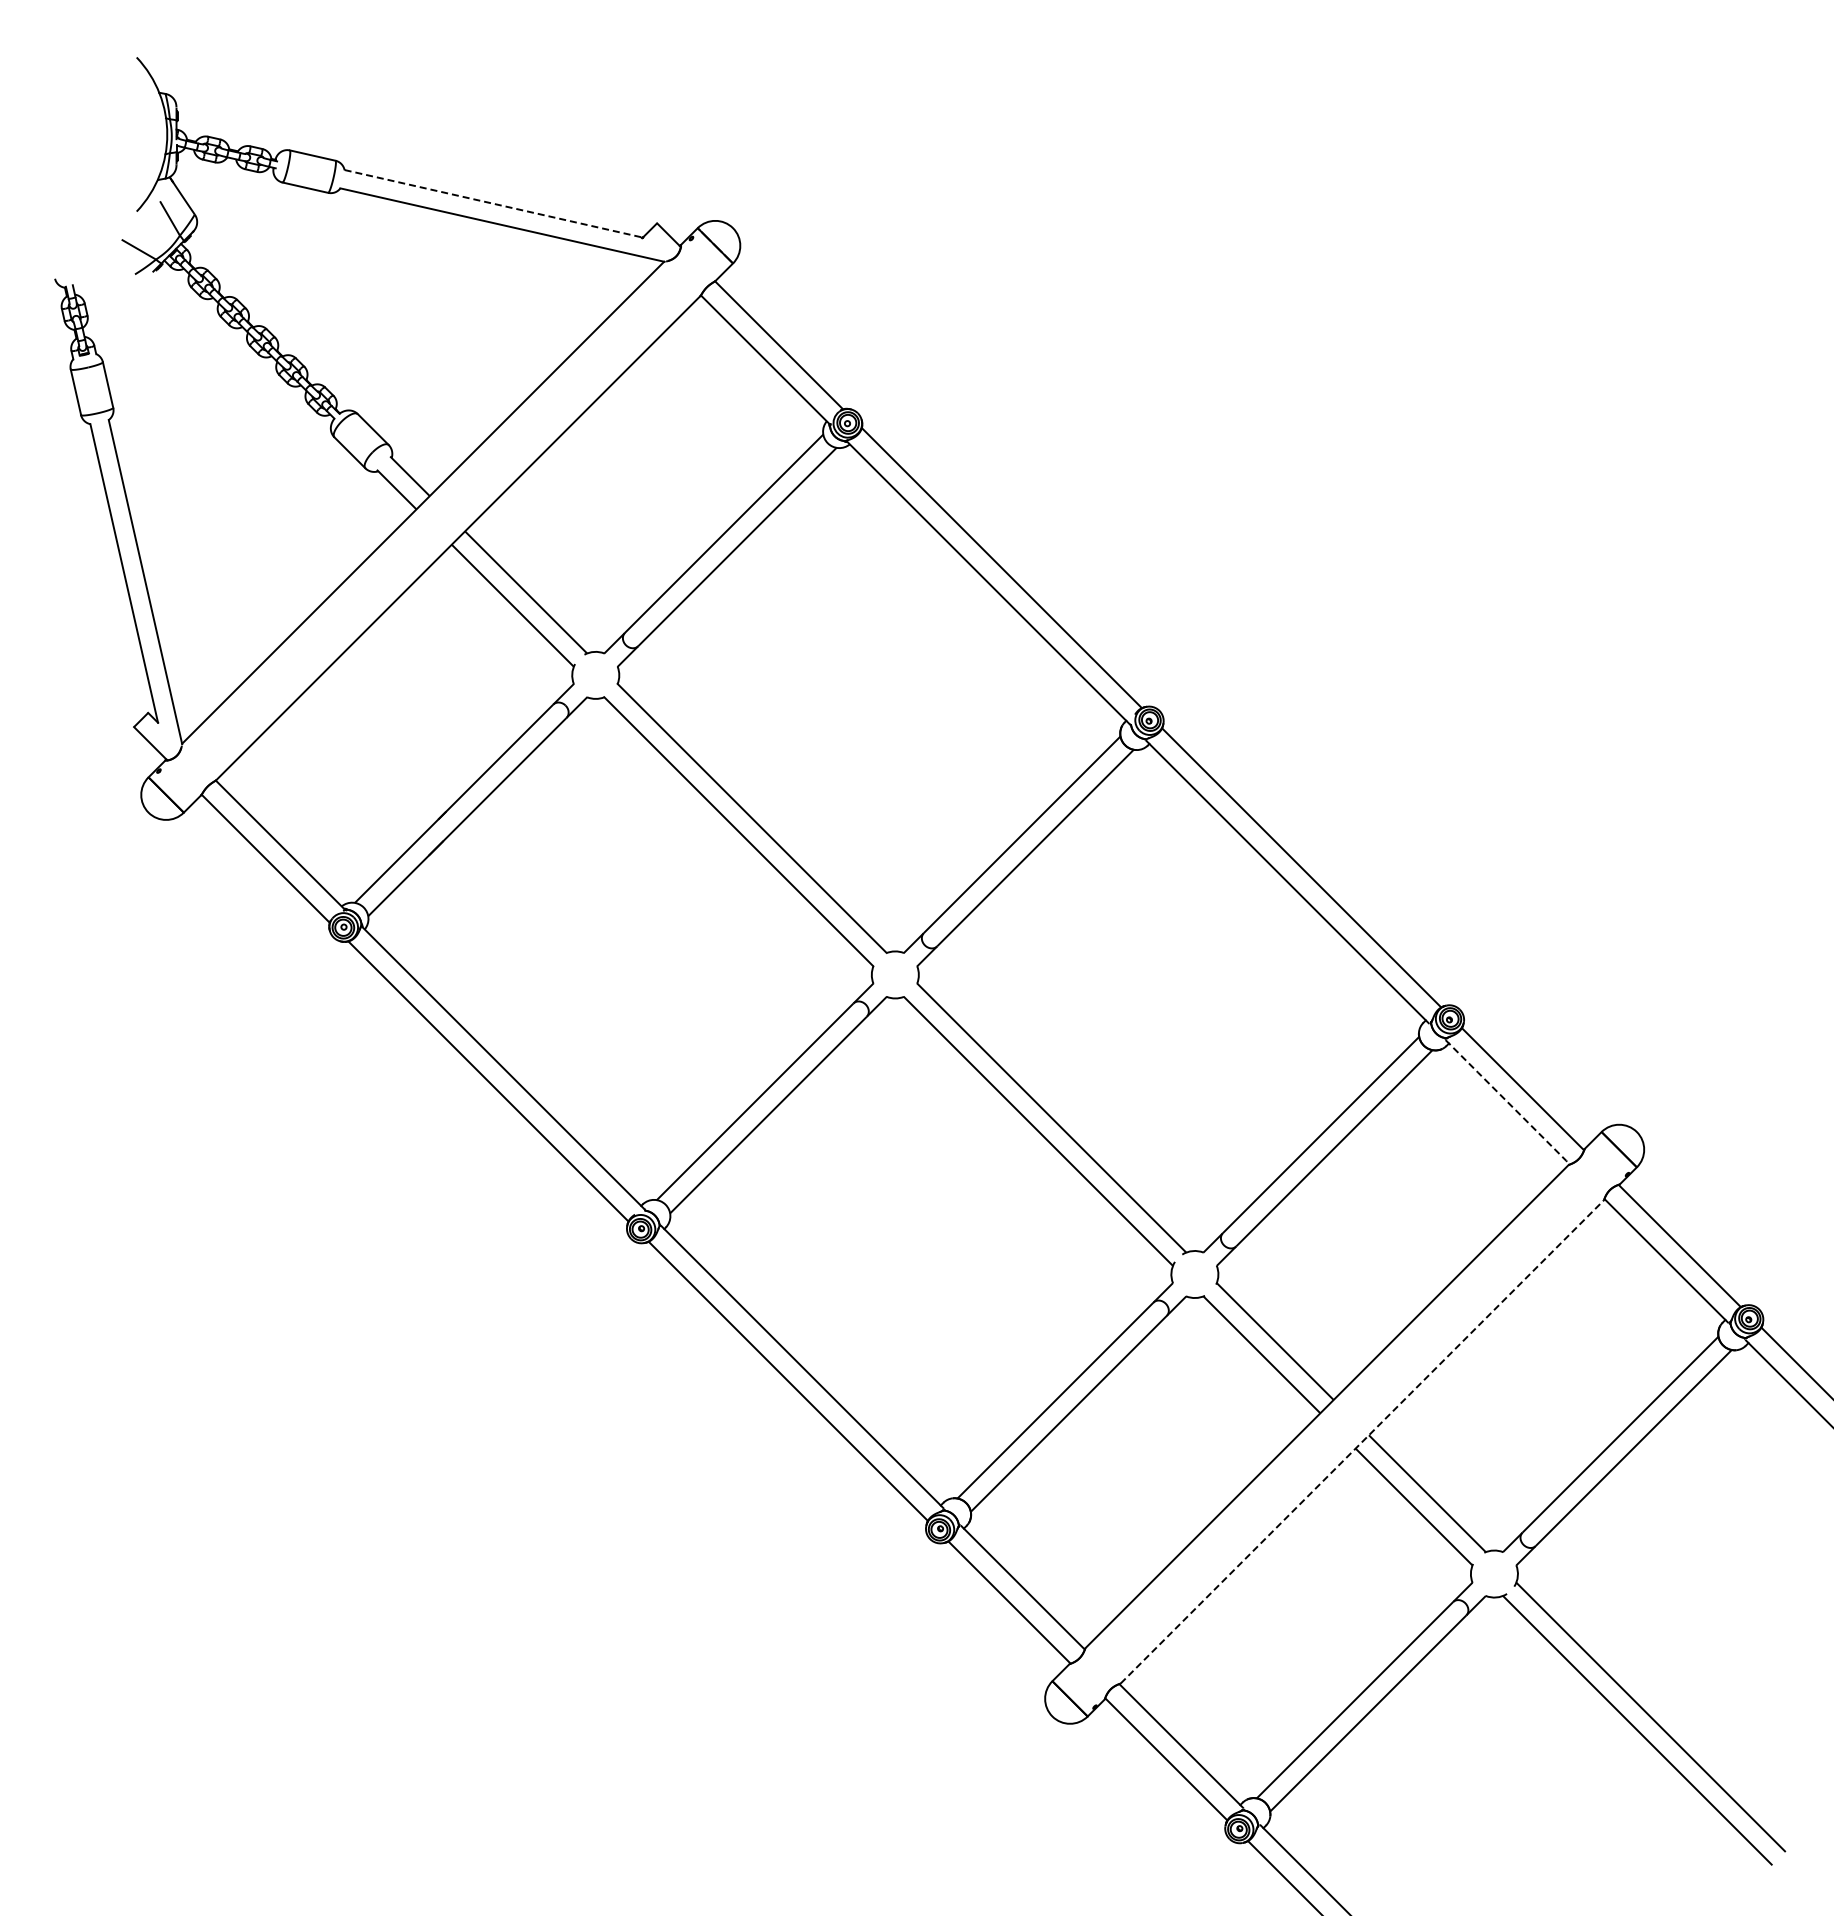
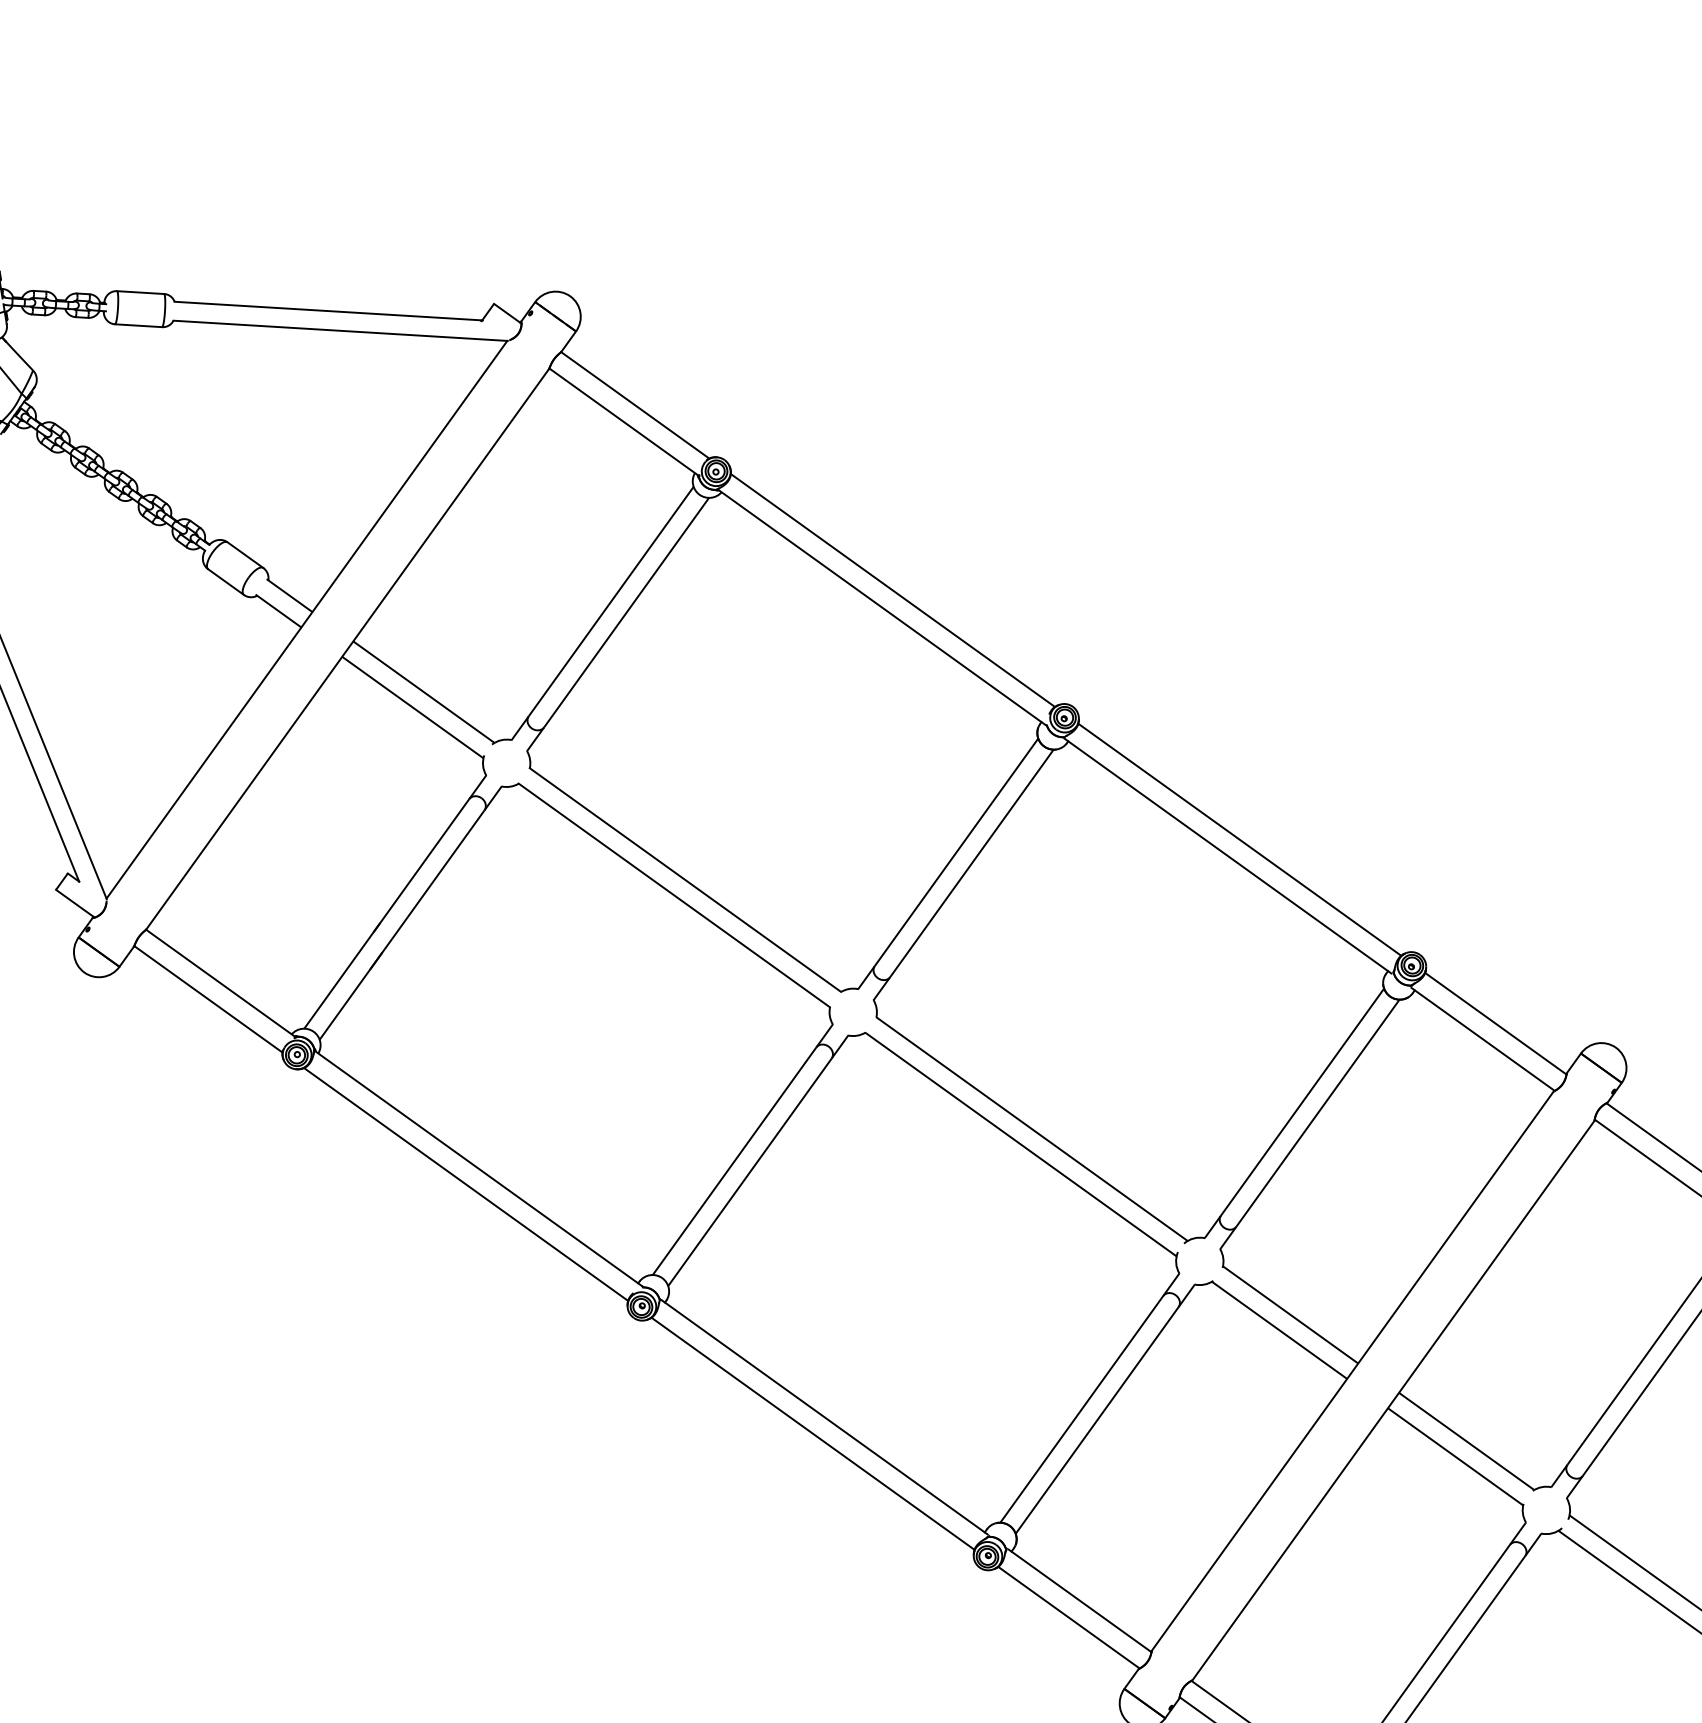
line: (492, 203) -> (327, 310), dashed -> solid
line: (1508, 1102) -> (1483, 1039), dashed -> solid
line: (1362, 1441) -> (1393, 1400), dashed -> solid

